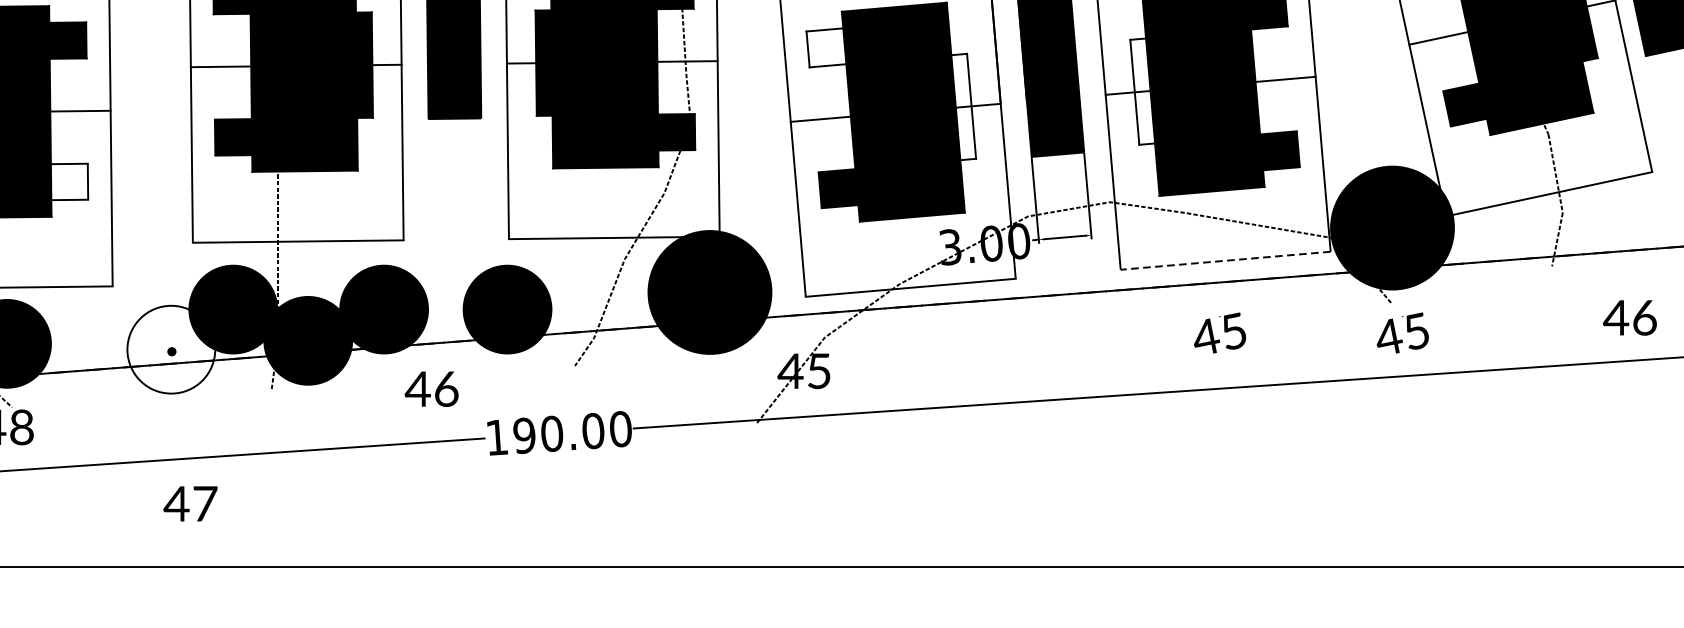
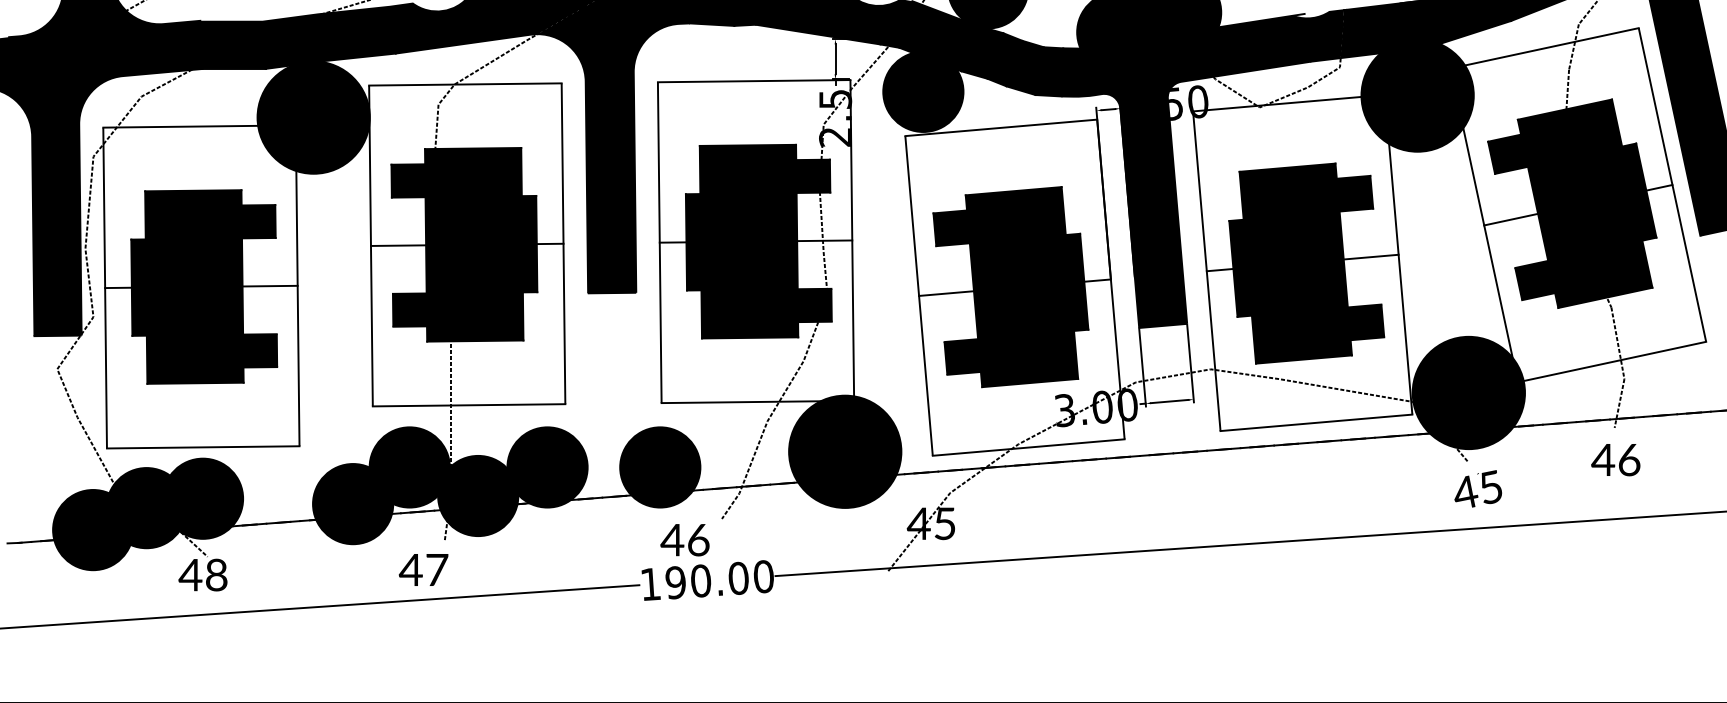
fill: (826, 48) -> (951, 228), added
fill: (1142, 90) -> (1240, 267), added
fill: (963, 106) -> (1076, 281), added
fill: (69, 181) -> (260, 350), added
line: (1224, 260) -> (1315, 422), dashed -> solid
text: (1629, 318) -> (1615, 460), moved
part: (1220, 332) -> (1311, 488), removed
fill: (171, 350) -> (353, 504), added
text: (431, 389) -> (684, 540), moved
text: (190, 503) -> (423, 569), moved

